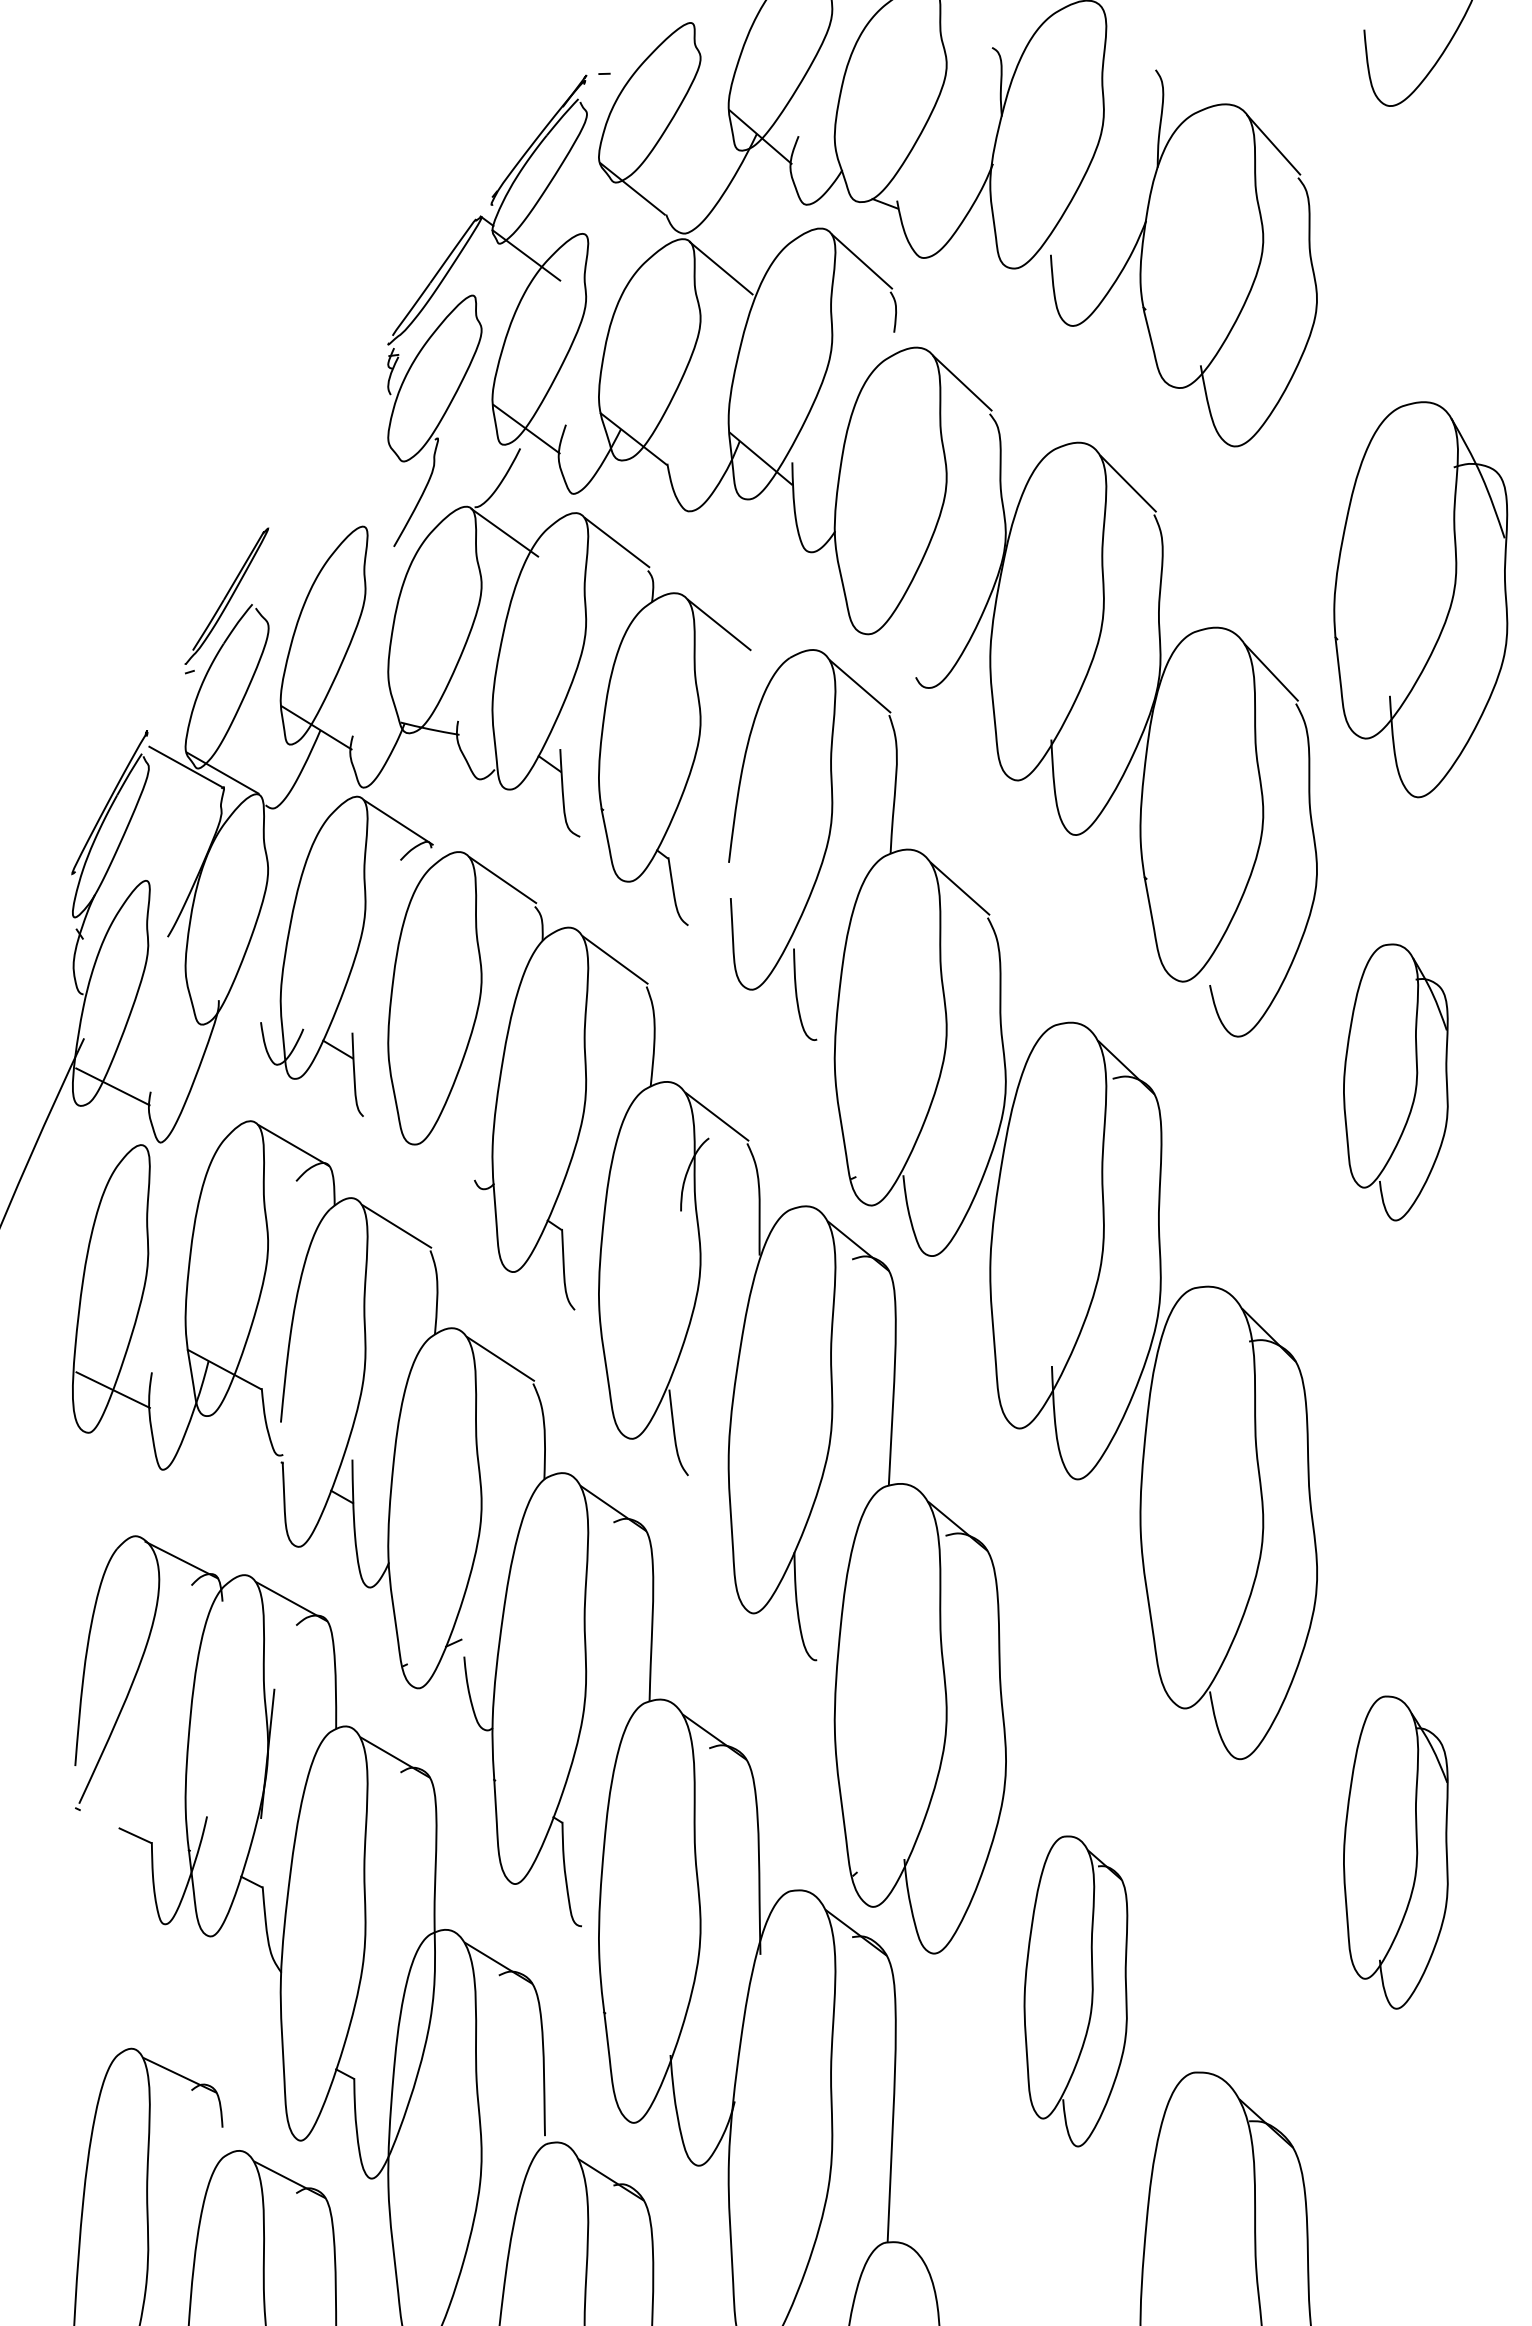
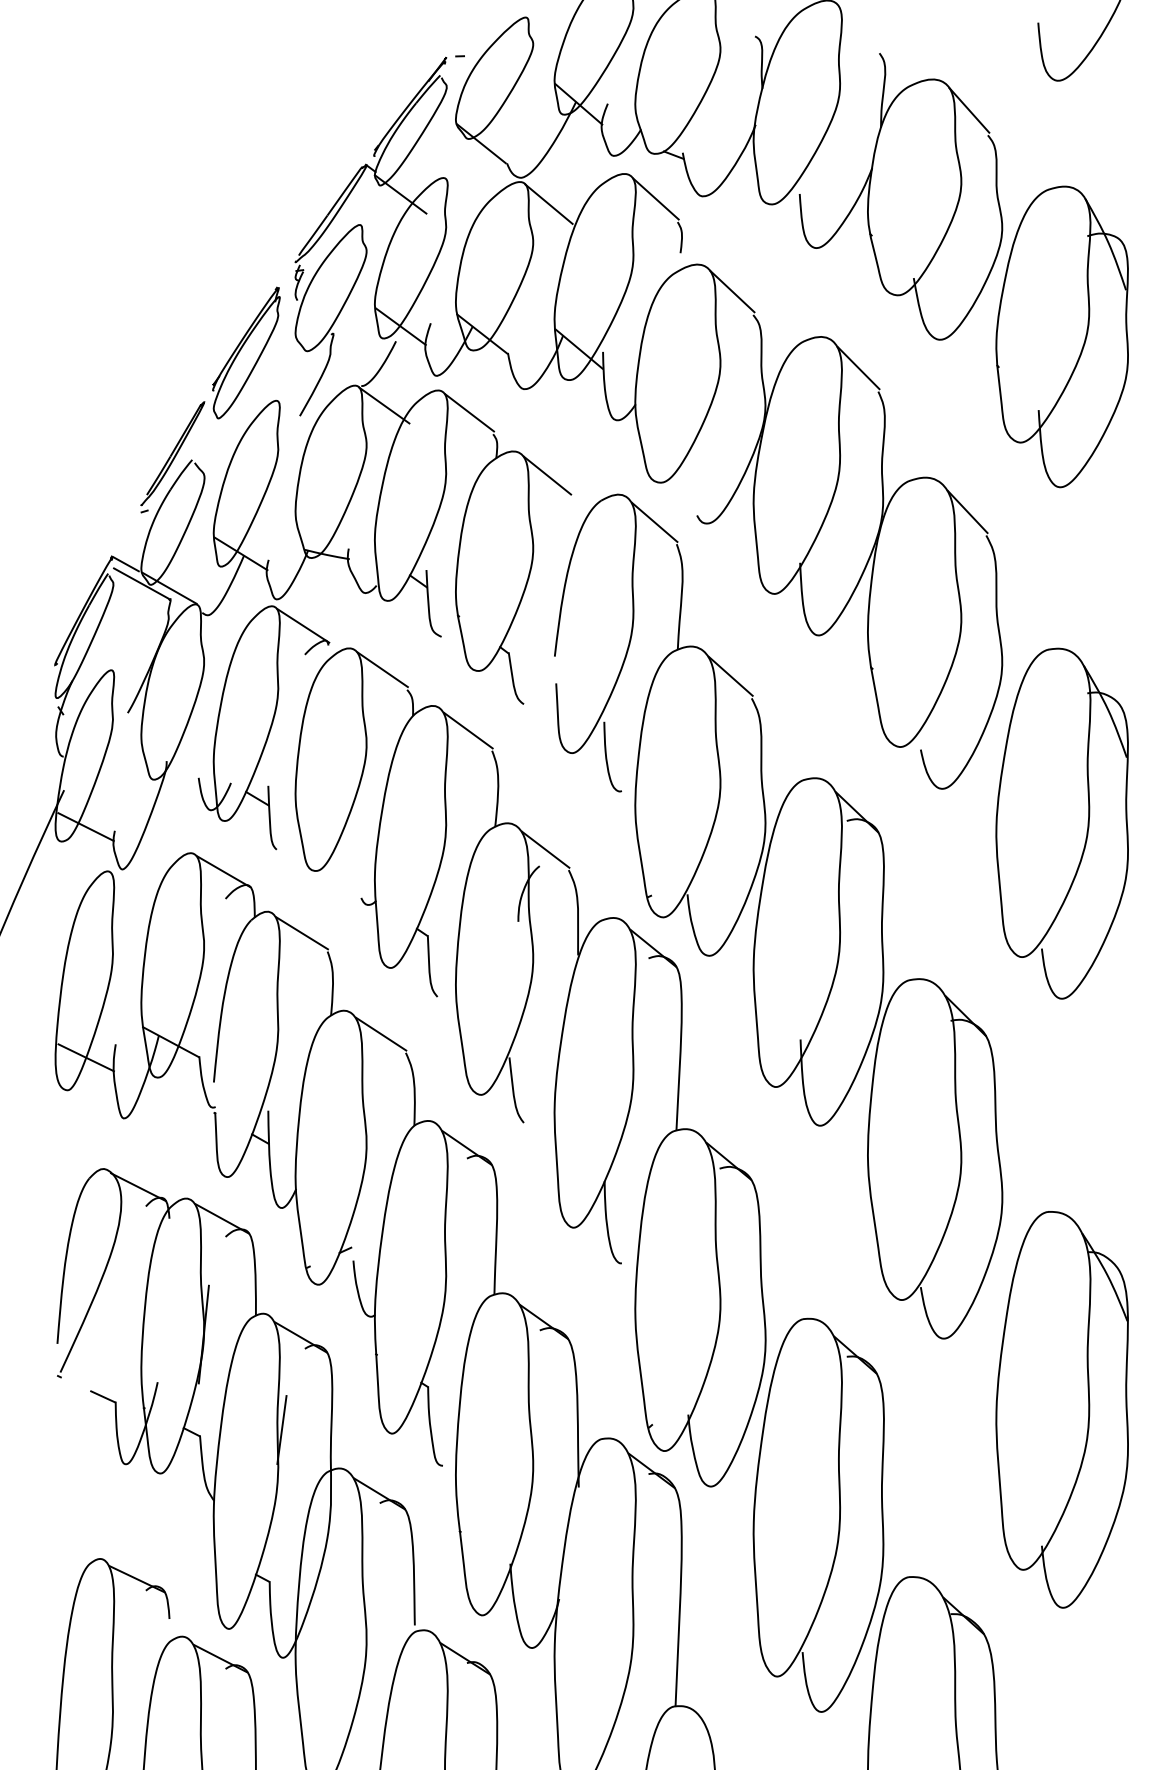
part: (323, 463) -> (246, 352), added
part: (1420, 599) -> (1061, 336), moved
line: (165, 741) -> (126, 564), added
part: (1395, 1082) -> (1061, 823), size x1.67
part: (1395, 1852) -> (1061, 1409), size x1.67
line: (370, 1878) -> (282, 1429), added
part: (1075, 1991) -> (818, 1515), size x1.67

